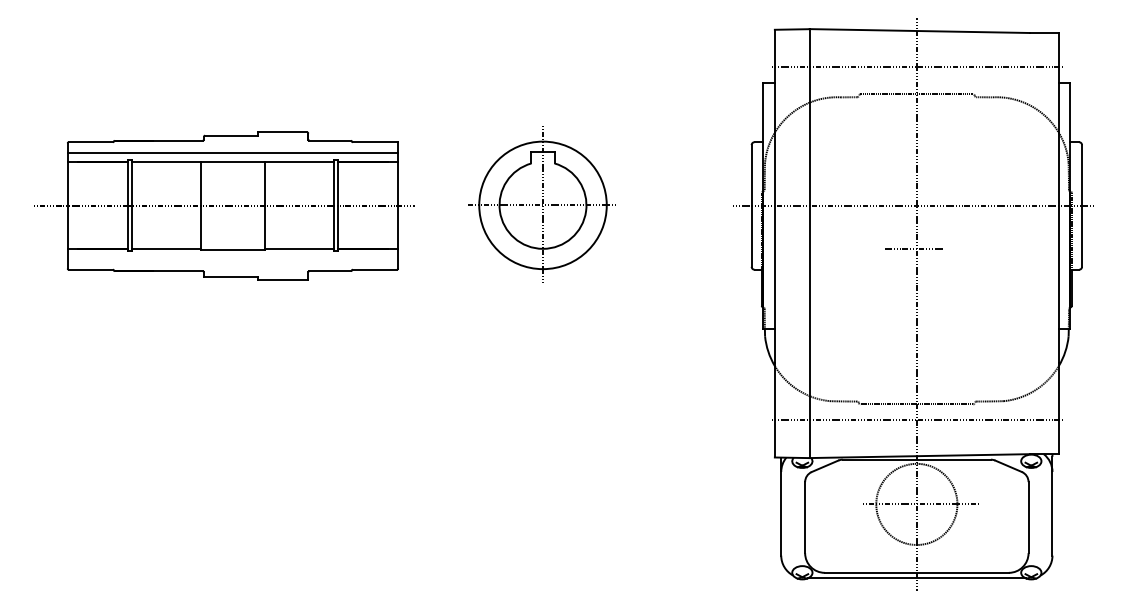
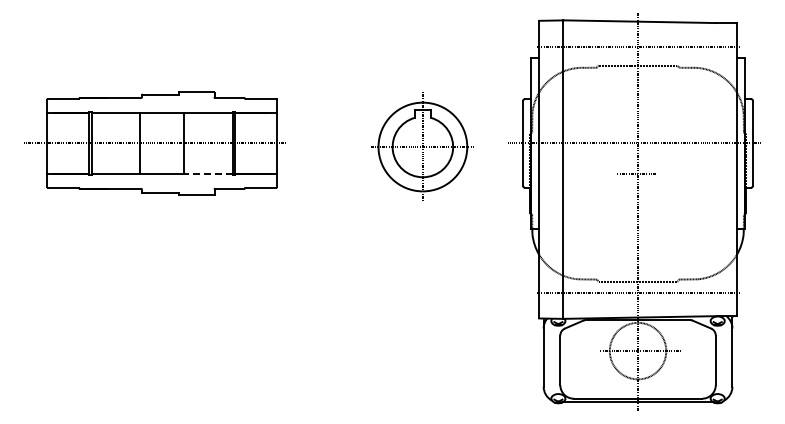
line: (233, 152) -> (162, 106), removed
part: (542, 204) -> (422, 146), moved
line: (299, 249) -> (208, 173), solid -> dashed

